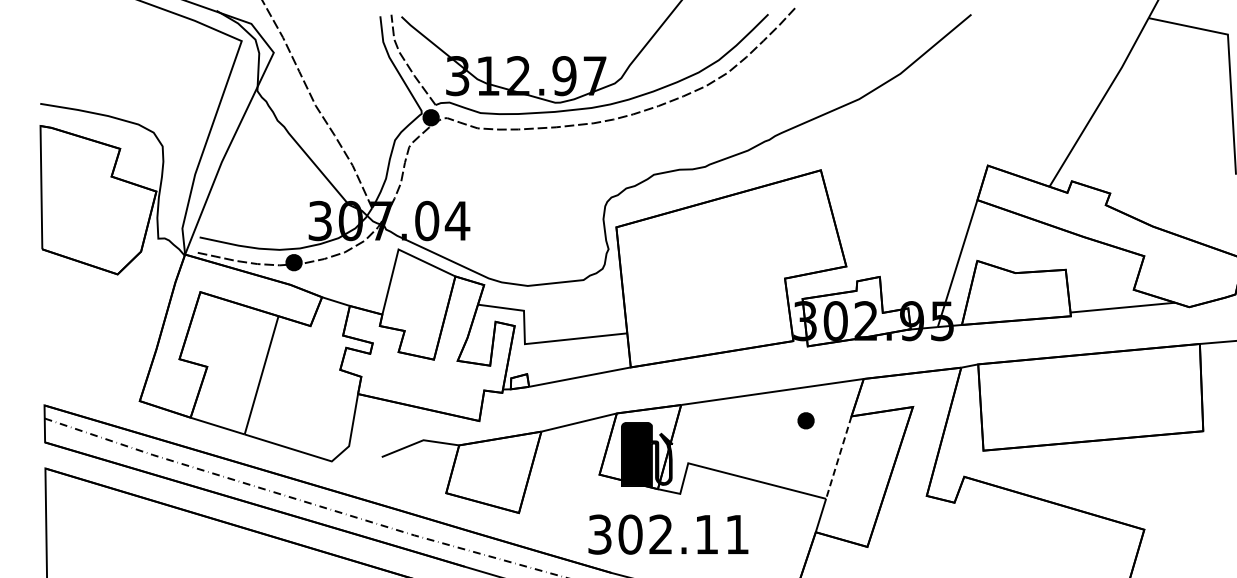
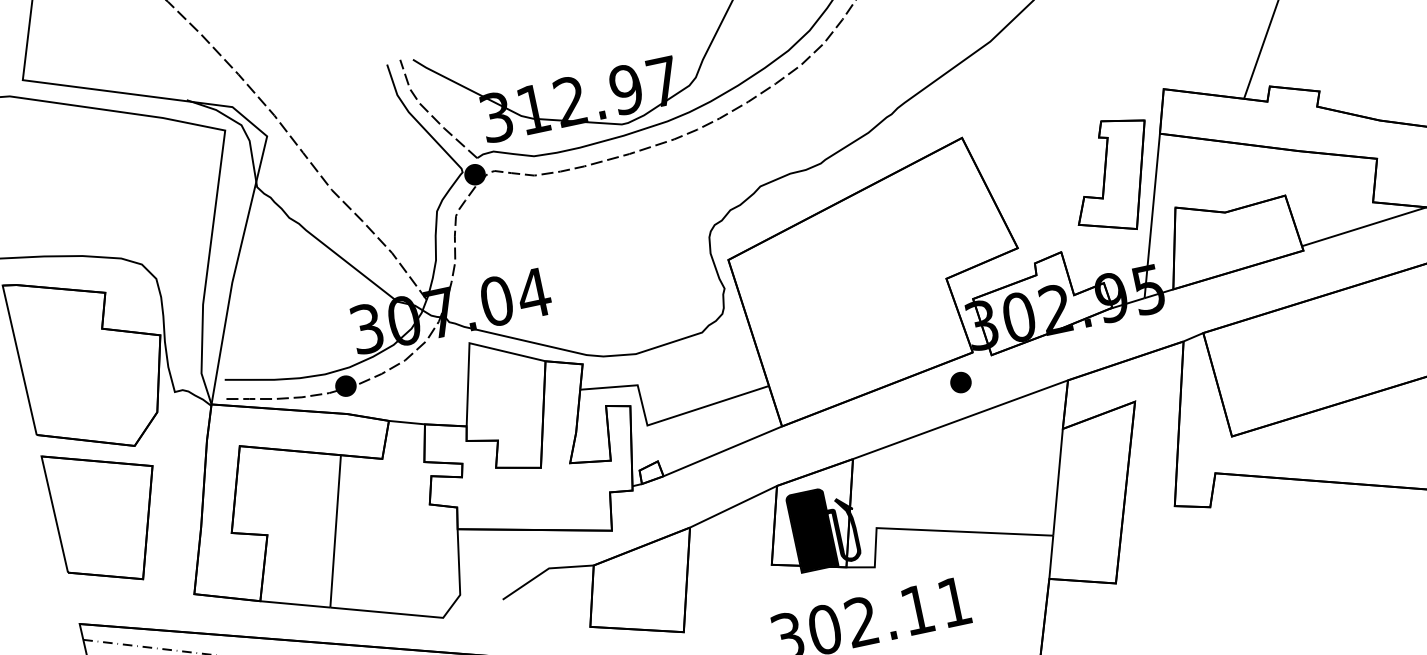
part: (932, 225) -> (1111, 176), added
part: (85, 323) -> (108, 513), added
part: (805, 420) -> (960, 382), moved
line: (838, 458) -> (1057, 483), dashed -> solid

